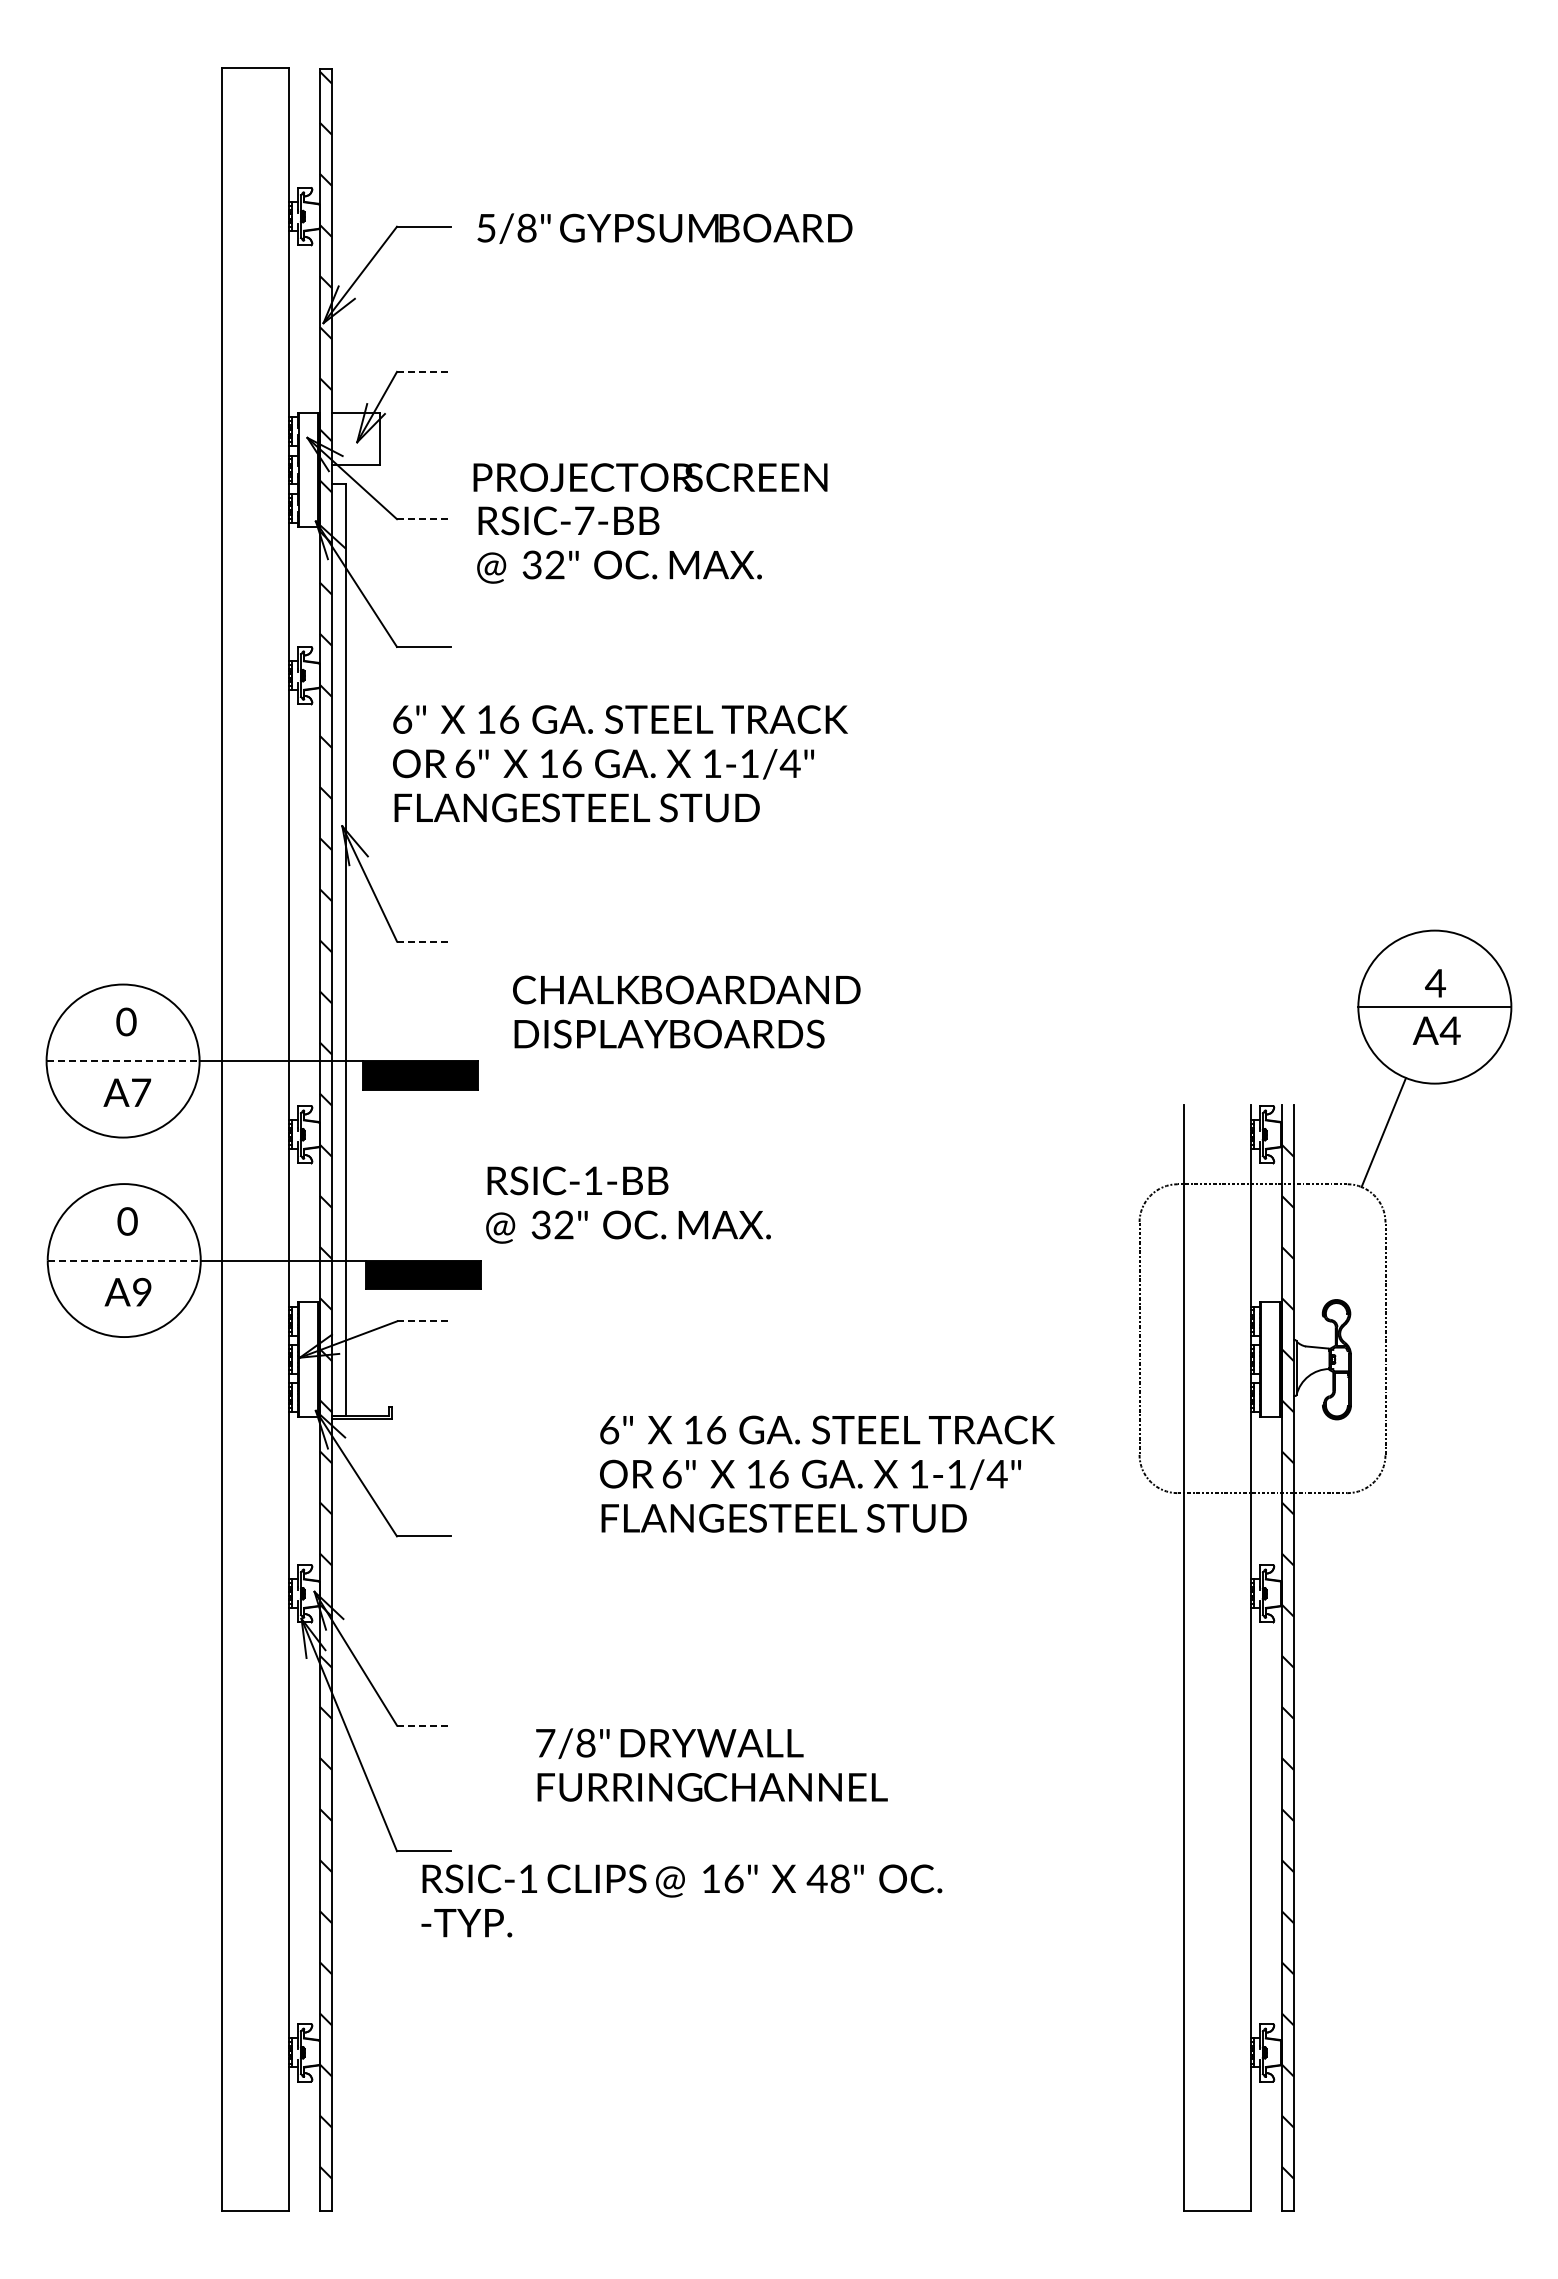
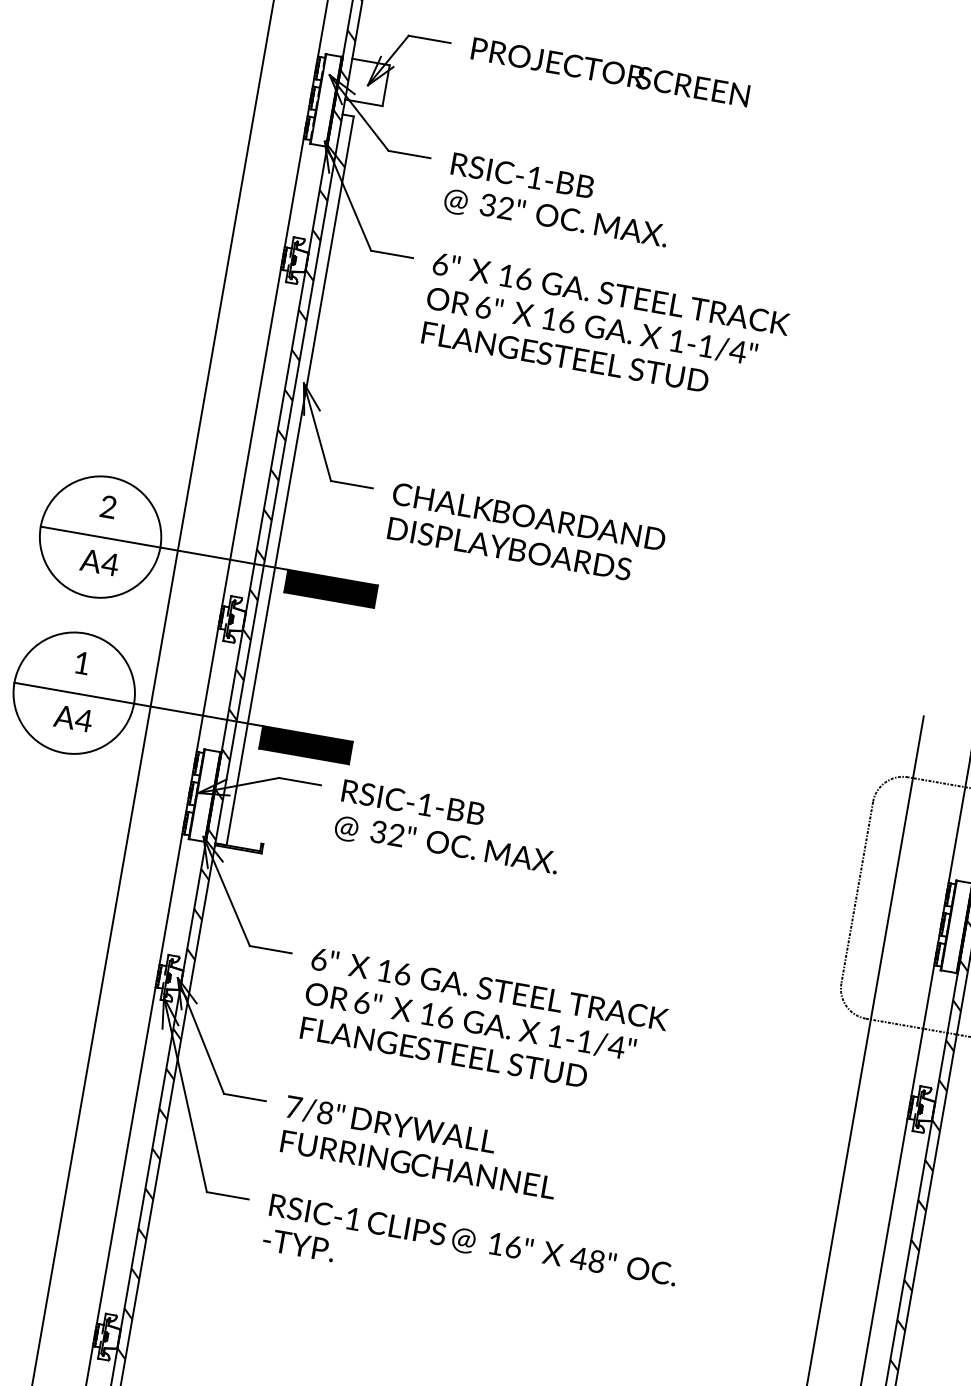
line: (423, 371) -> (429, 39), dashed -> solid
text: (650, 477) -> (610, 72), moved
line: (423, 519) -> (409, 154), dashed -> solid
text: (584, 520) -> (534, 177), RSIC-7-BB -> RSIC-1-BB
text: (620, 763) -> (605, 328), moved
line: (423, 941) -> (351, 484), dashed -> solid
text: (686, 1011) -> (526, 533), moved
text: (126, 1022) -> (108, 507), 0 -> 2
line: (123, 1061) -> (100, 537), dashed -> solid
text: (140, 1092) -> (109, 564), A7 -> A4
text: (628, 1204) -> (449, 827), moved
text: (127, 1221) -> (82, 663), 0 -> 1
line: (124, 1260) -> (74, 693), dashed -> solid
text: (141, 1291) -> (83, 719), A9 -> A4
line: (423, 1321) -> (299, 781), dashed -> solid
text: (827, 1473) -> (484, 1023), moved
line: (423, 1725) -> (244, 1097), dashed -> solid
text: (711, 1764) -> (420, 1146), moved
text: (681, 1900) -> (469, 1256), moved

